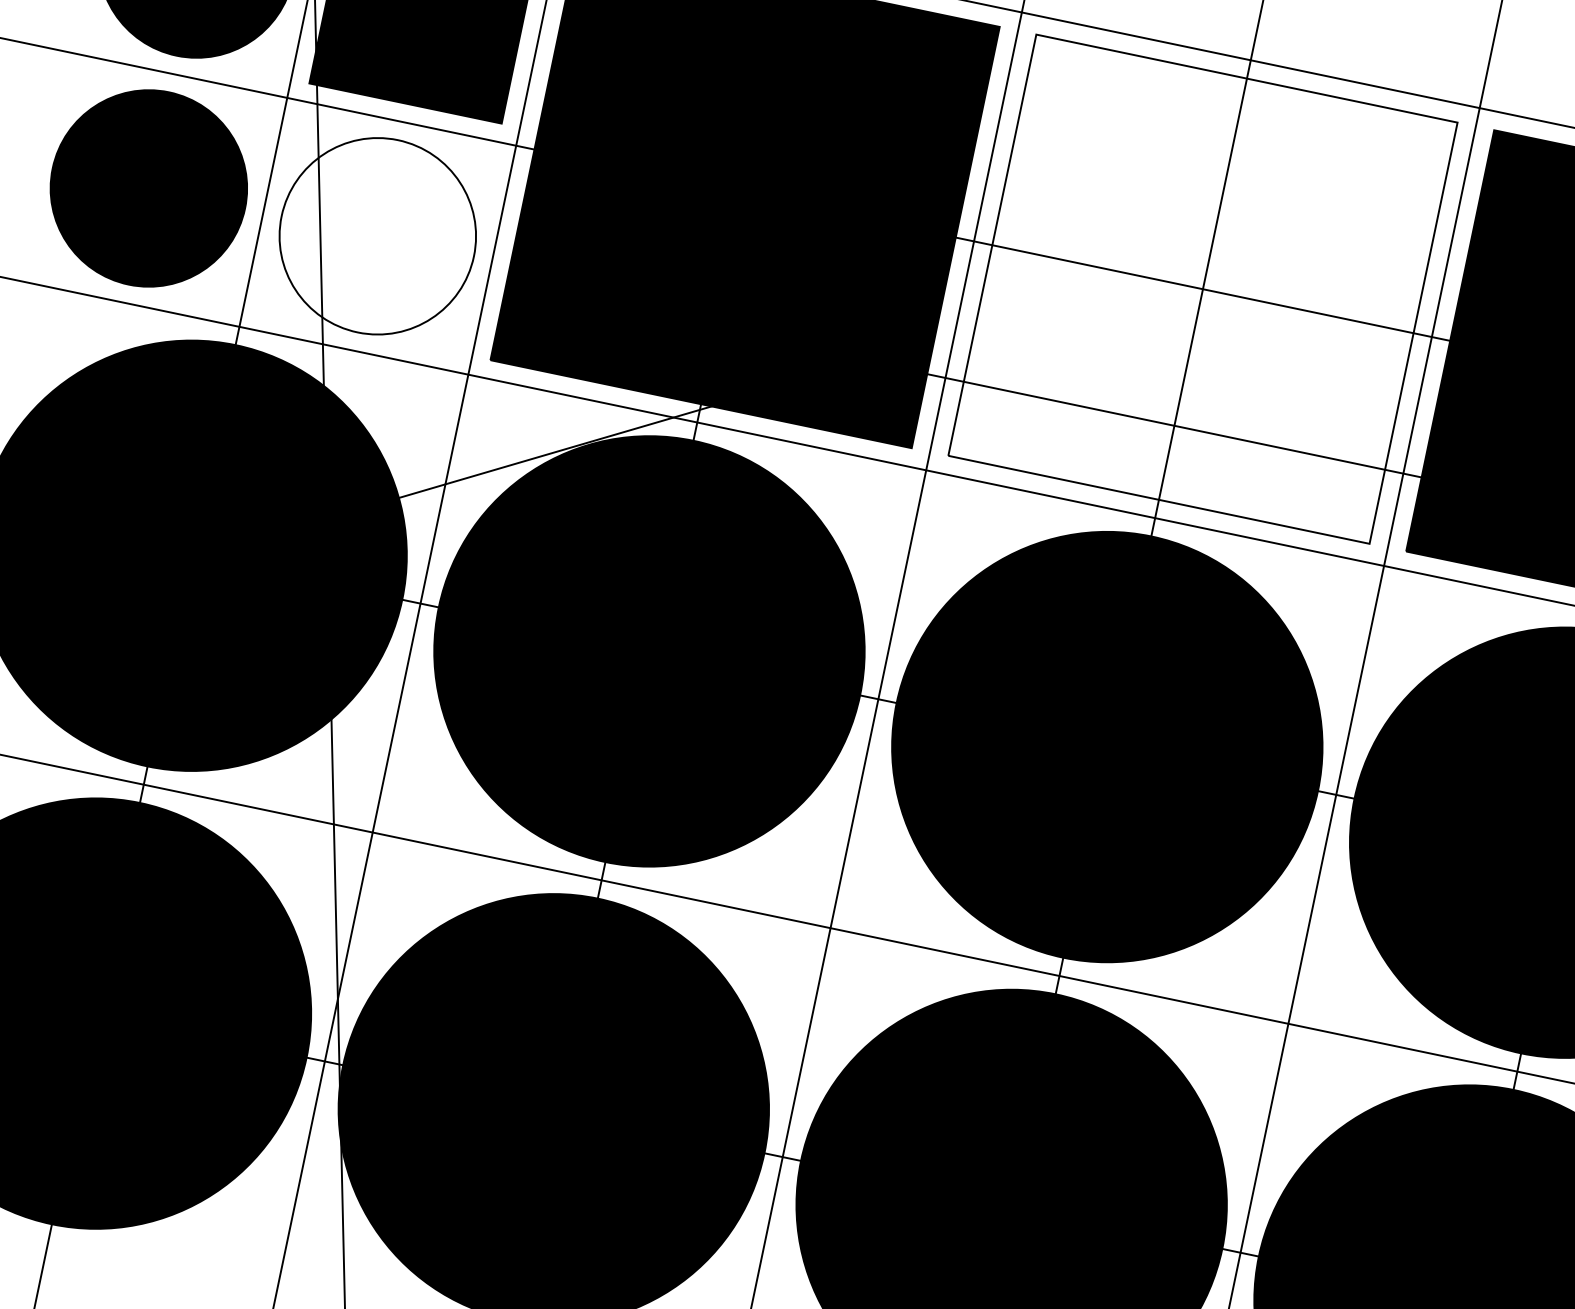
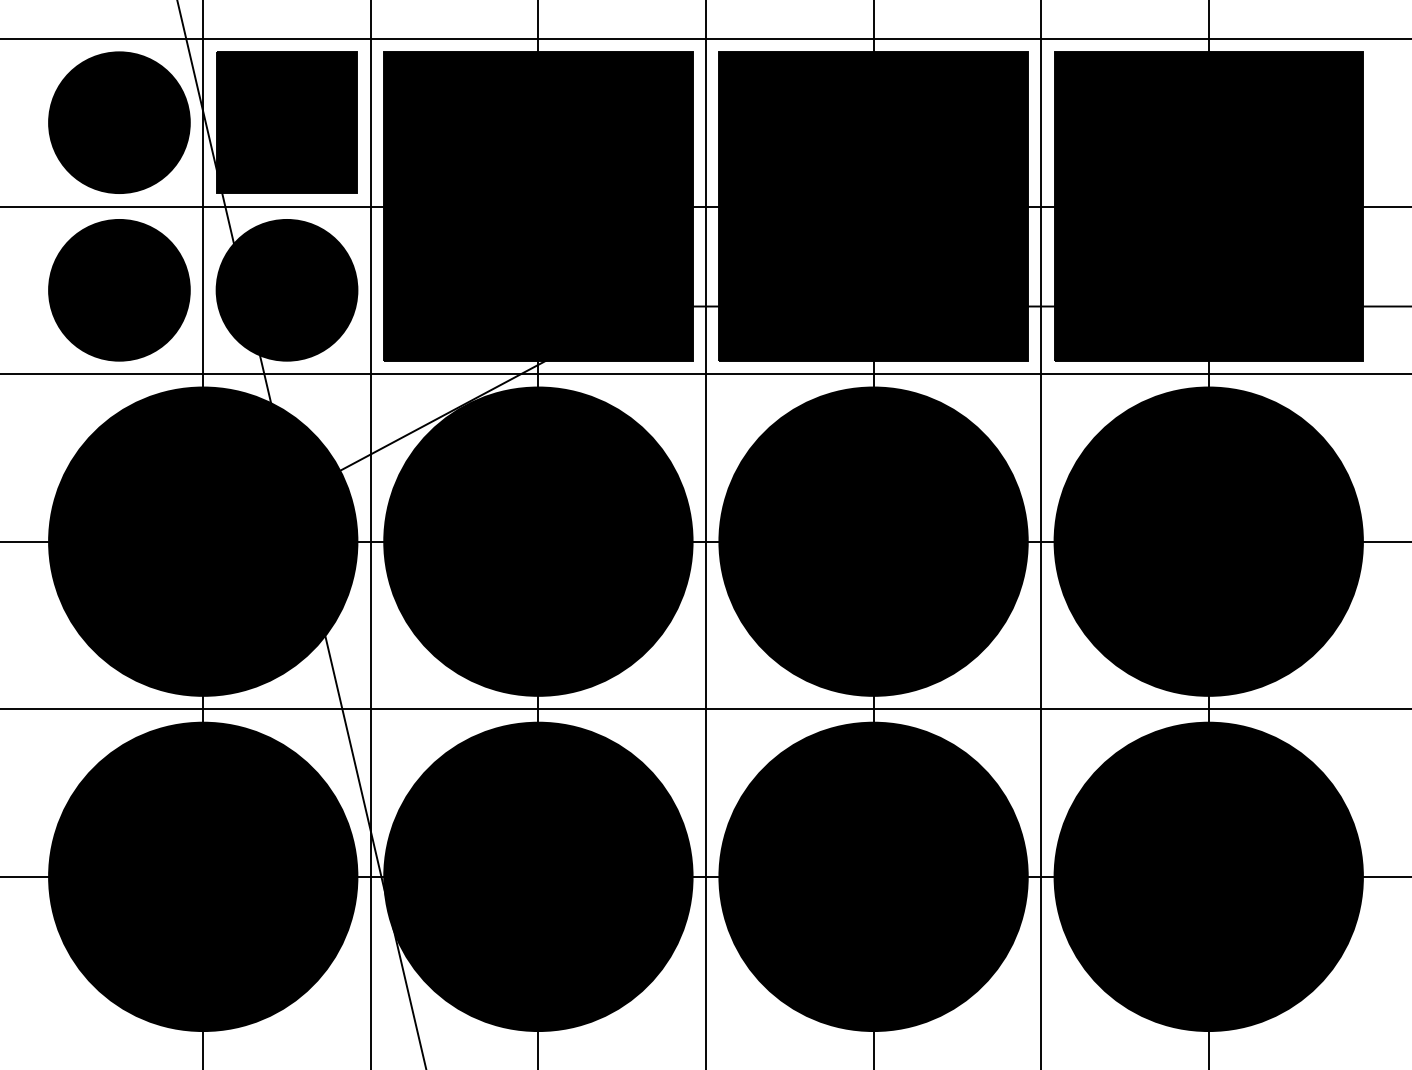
fill: (377, 235) -> (286, 289), added
fill: (1202, 289) -> (873, 206), added

